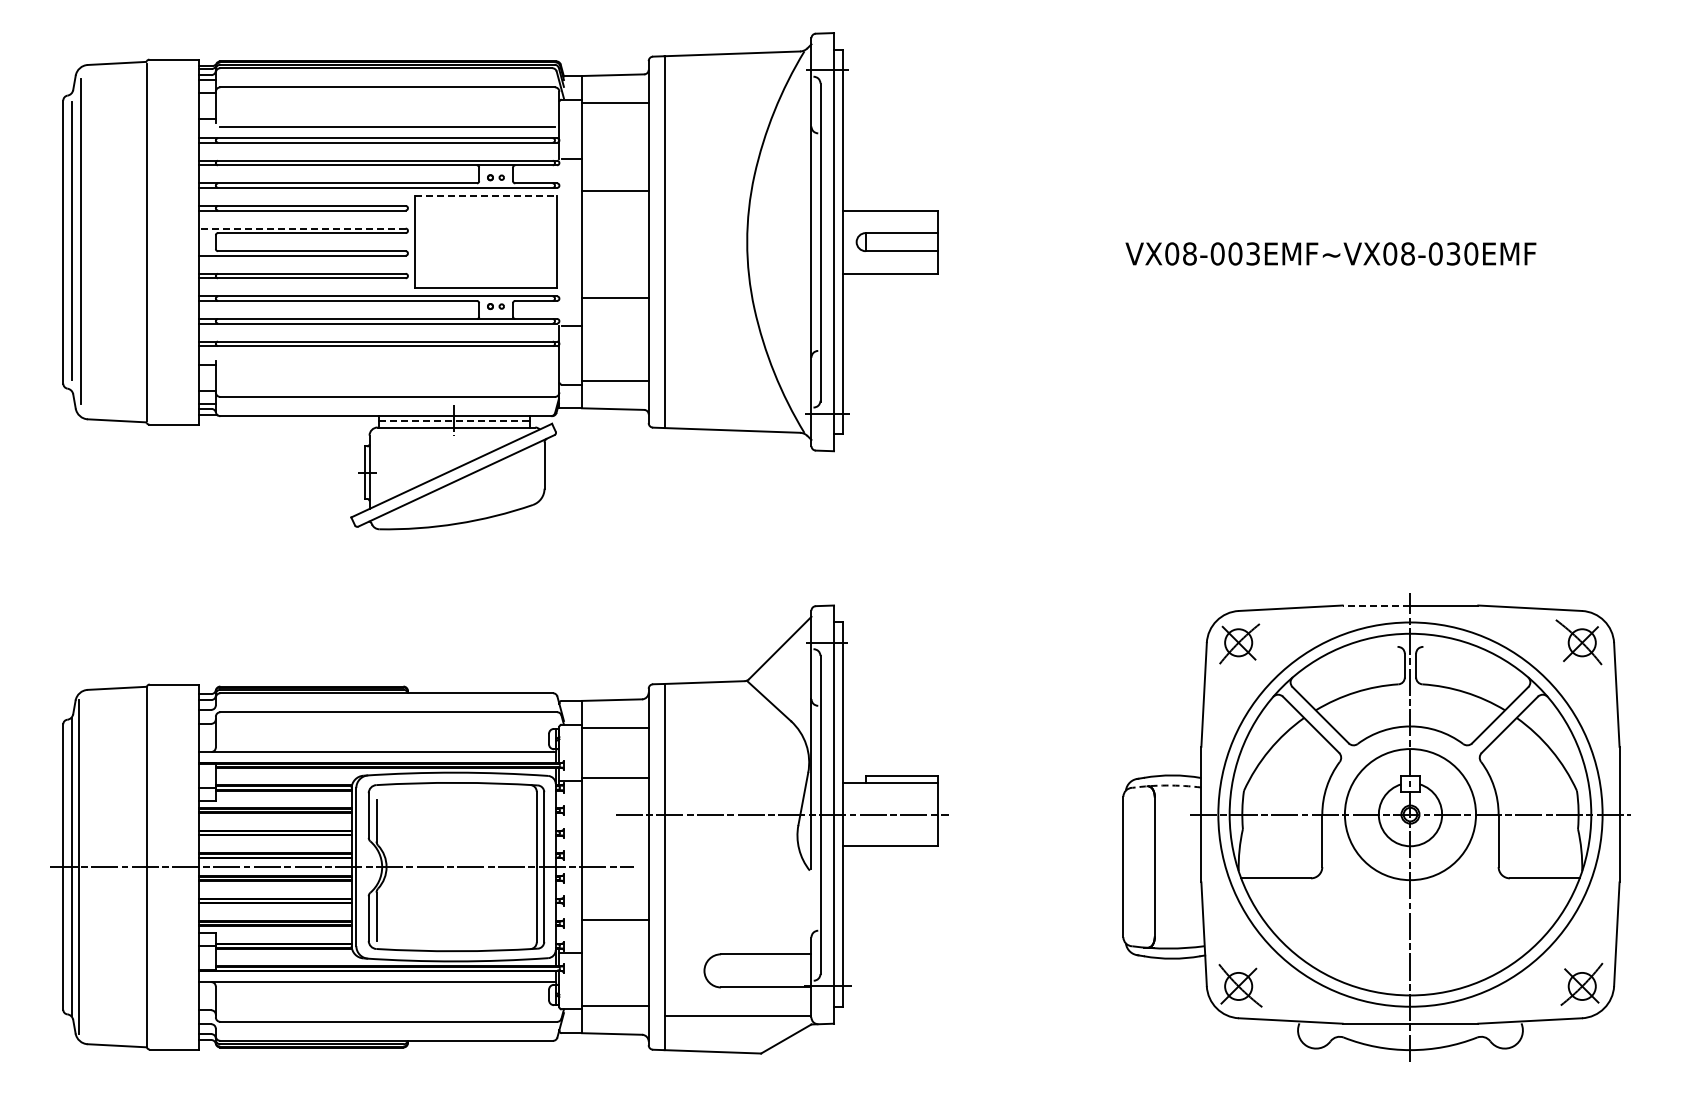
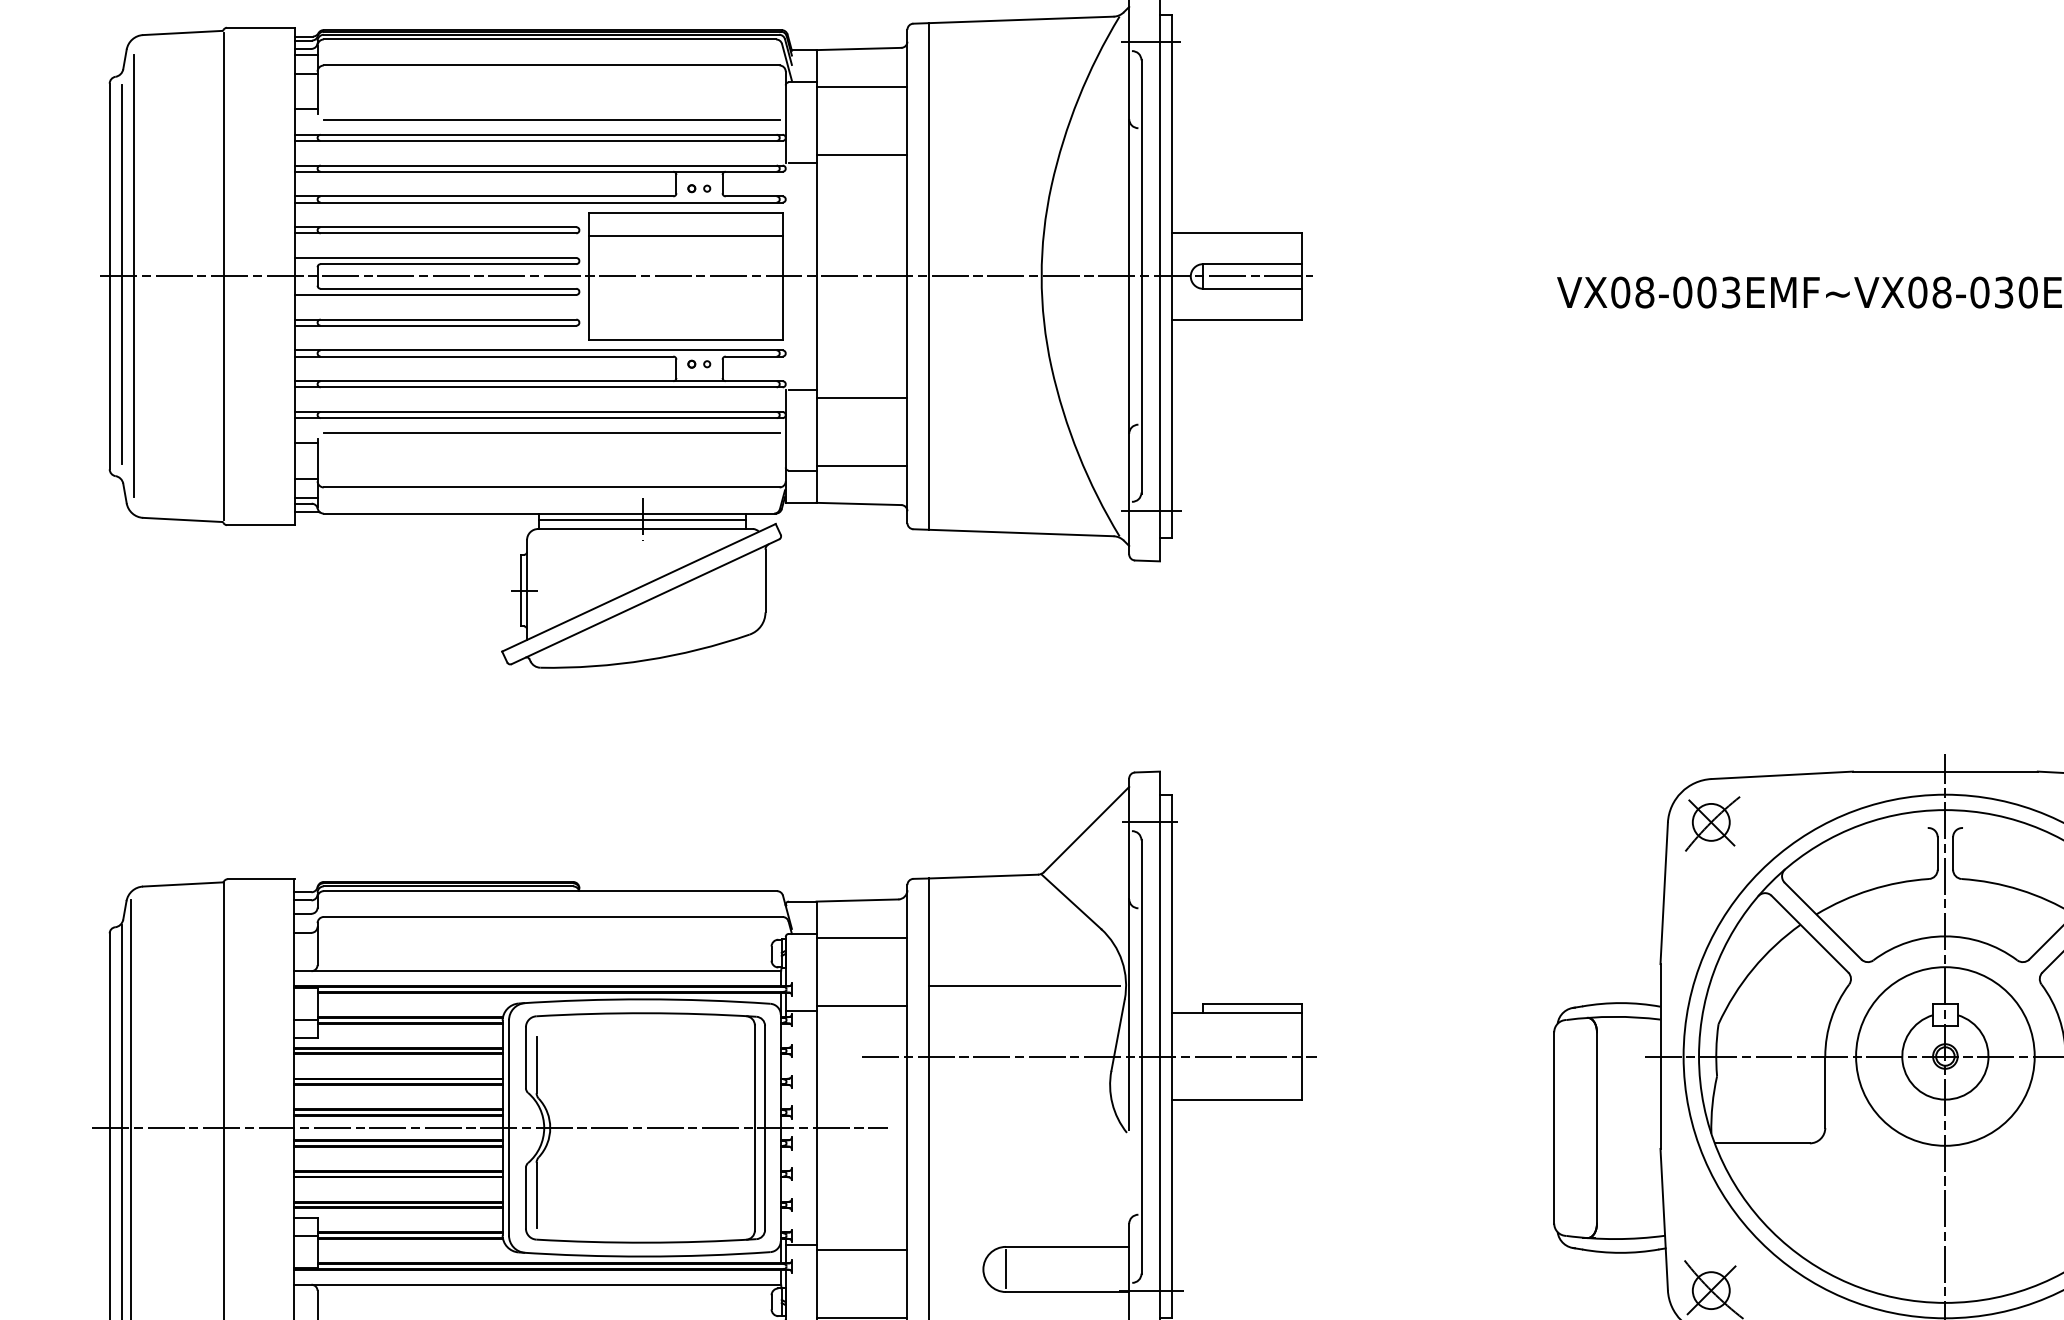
line: (615, 190) -> (862, 154), moved
line: (486, 195) -> (686, 212), dashed -> solid
line: (485, 212) -> (685, 236), added
line: (301, 228) -> (434, 257), dashed -> solid
line: (501, 242) -> (706, 276), added
line: (615, 298) -> (862, 398), moved
line: (387, 356) -> (551, 432), added
line: (454, 420) -> (642, 519), dashed -> solid
line: (1376, 605) -> (1899, 771), dashed -> solid
line: (734, 762) -> (1024, 985), added
arc: (1166, 785) -> (1612, 1016), dashed -> solid
line: (615, 920) -> (862, 1249), moved
line: (721, 970) -> (1006, 1268), added

